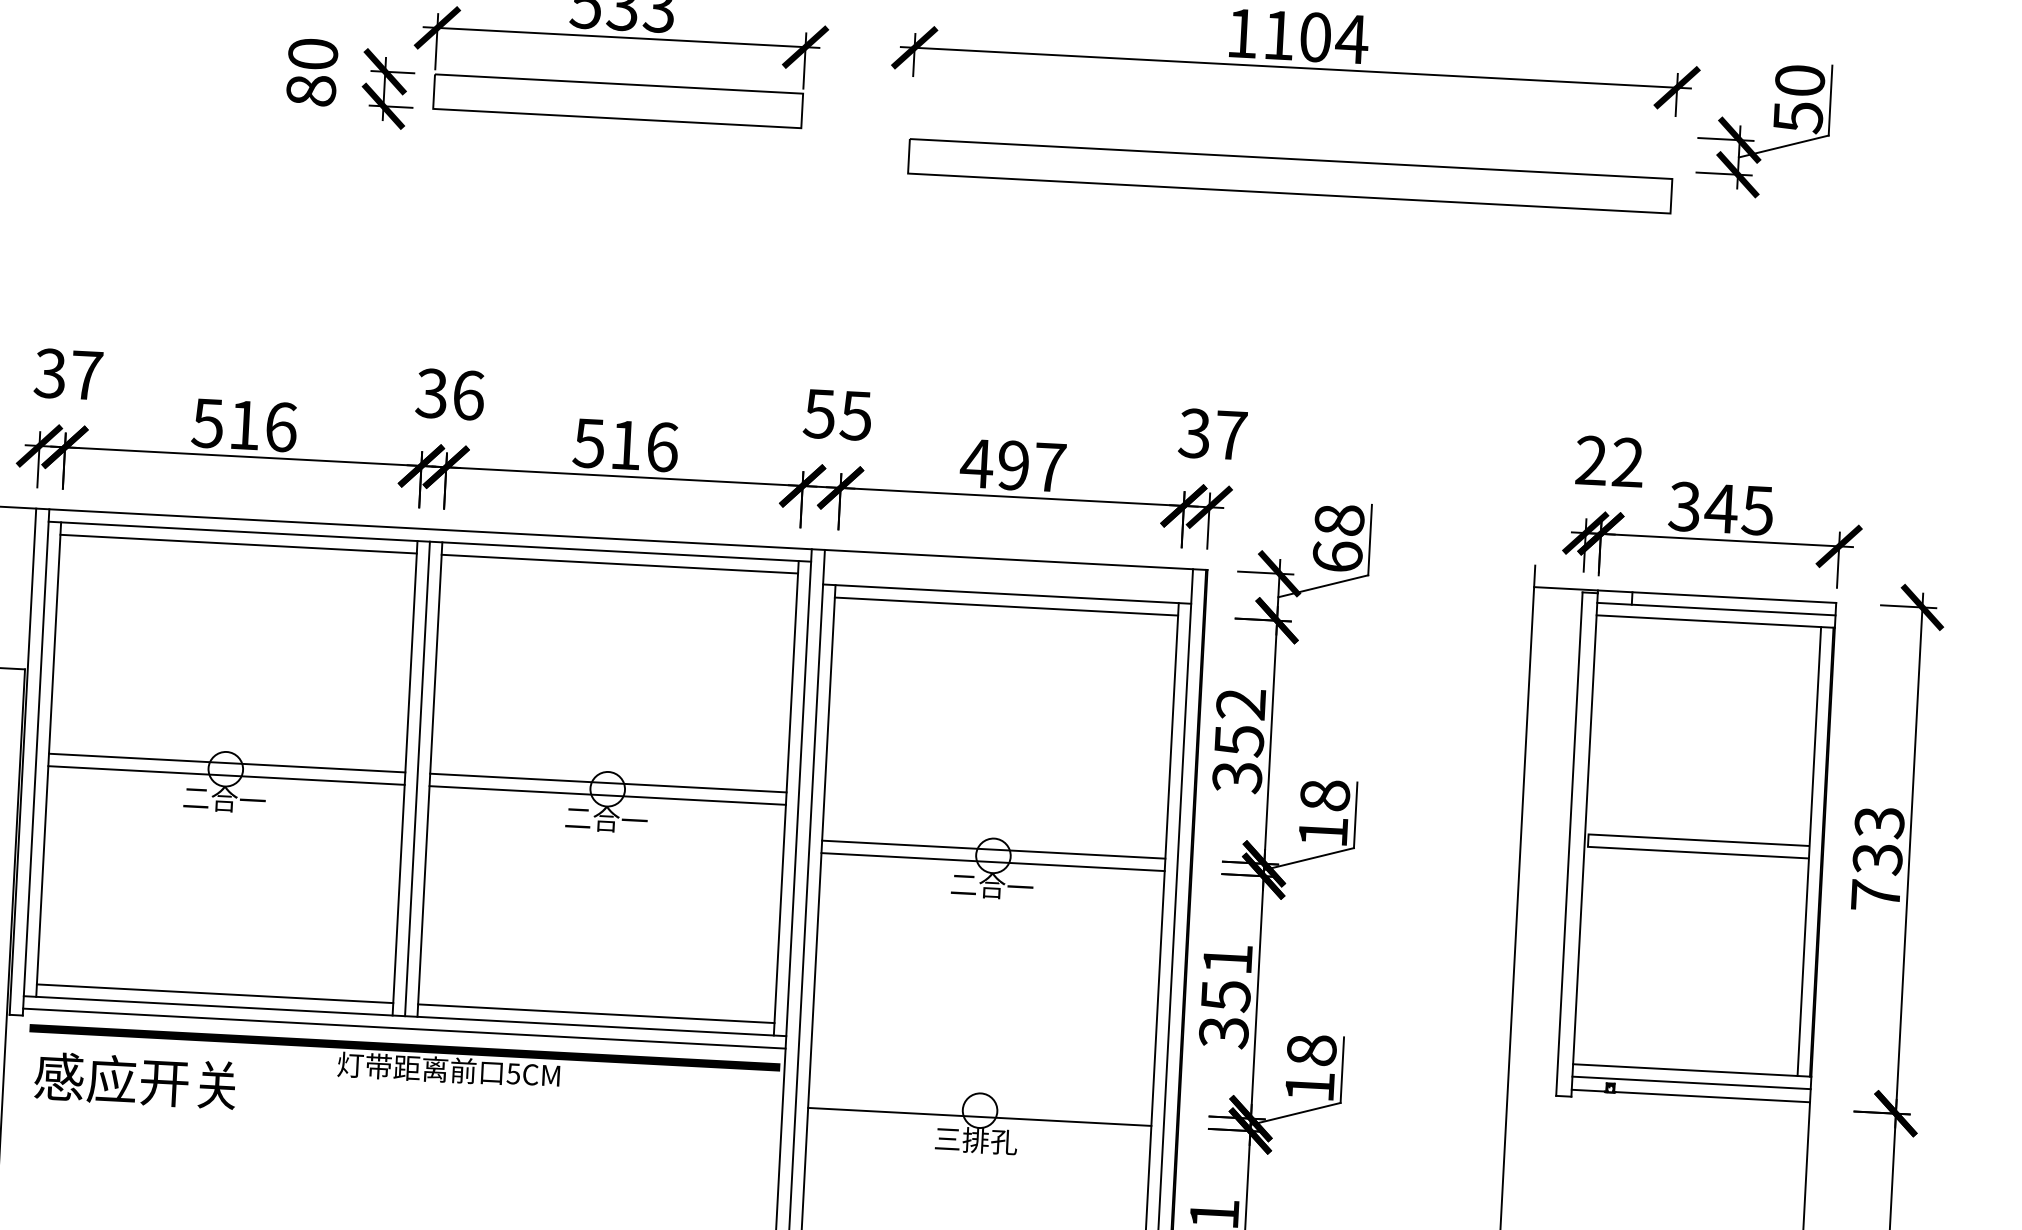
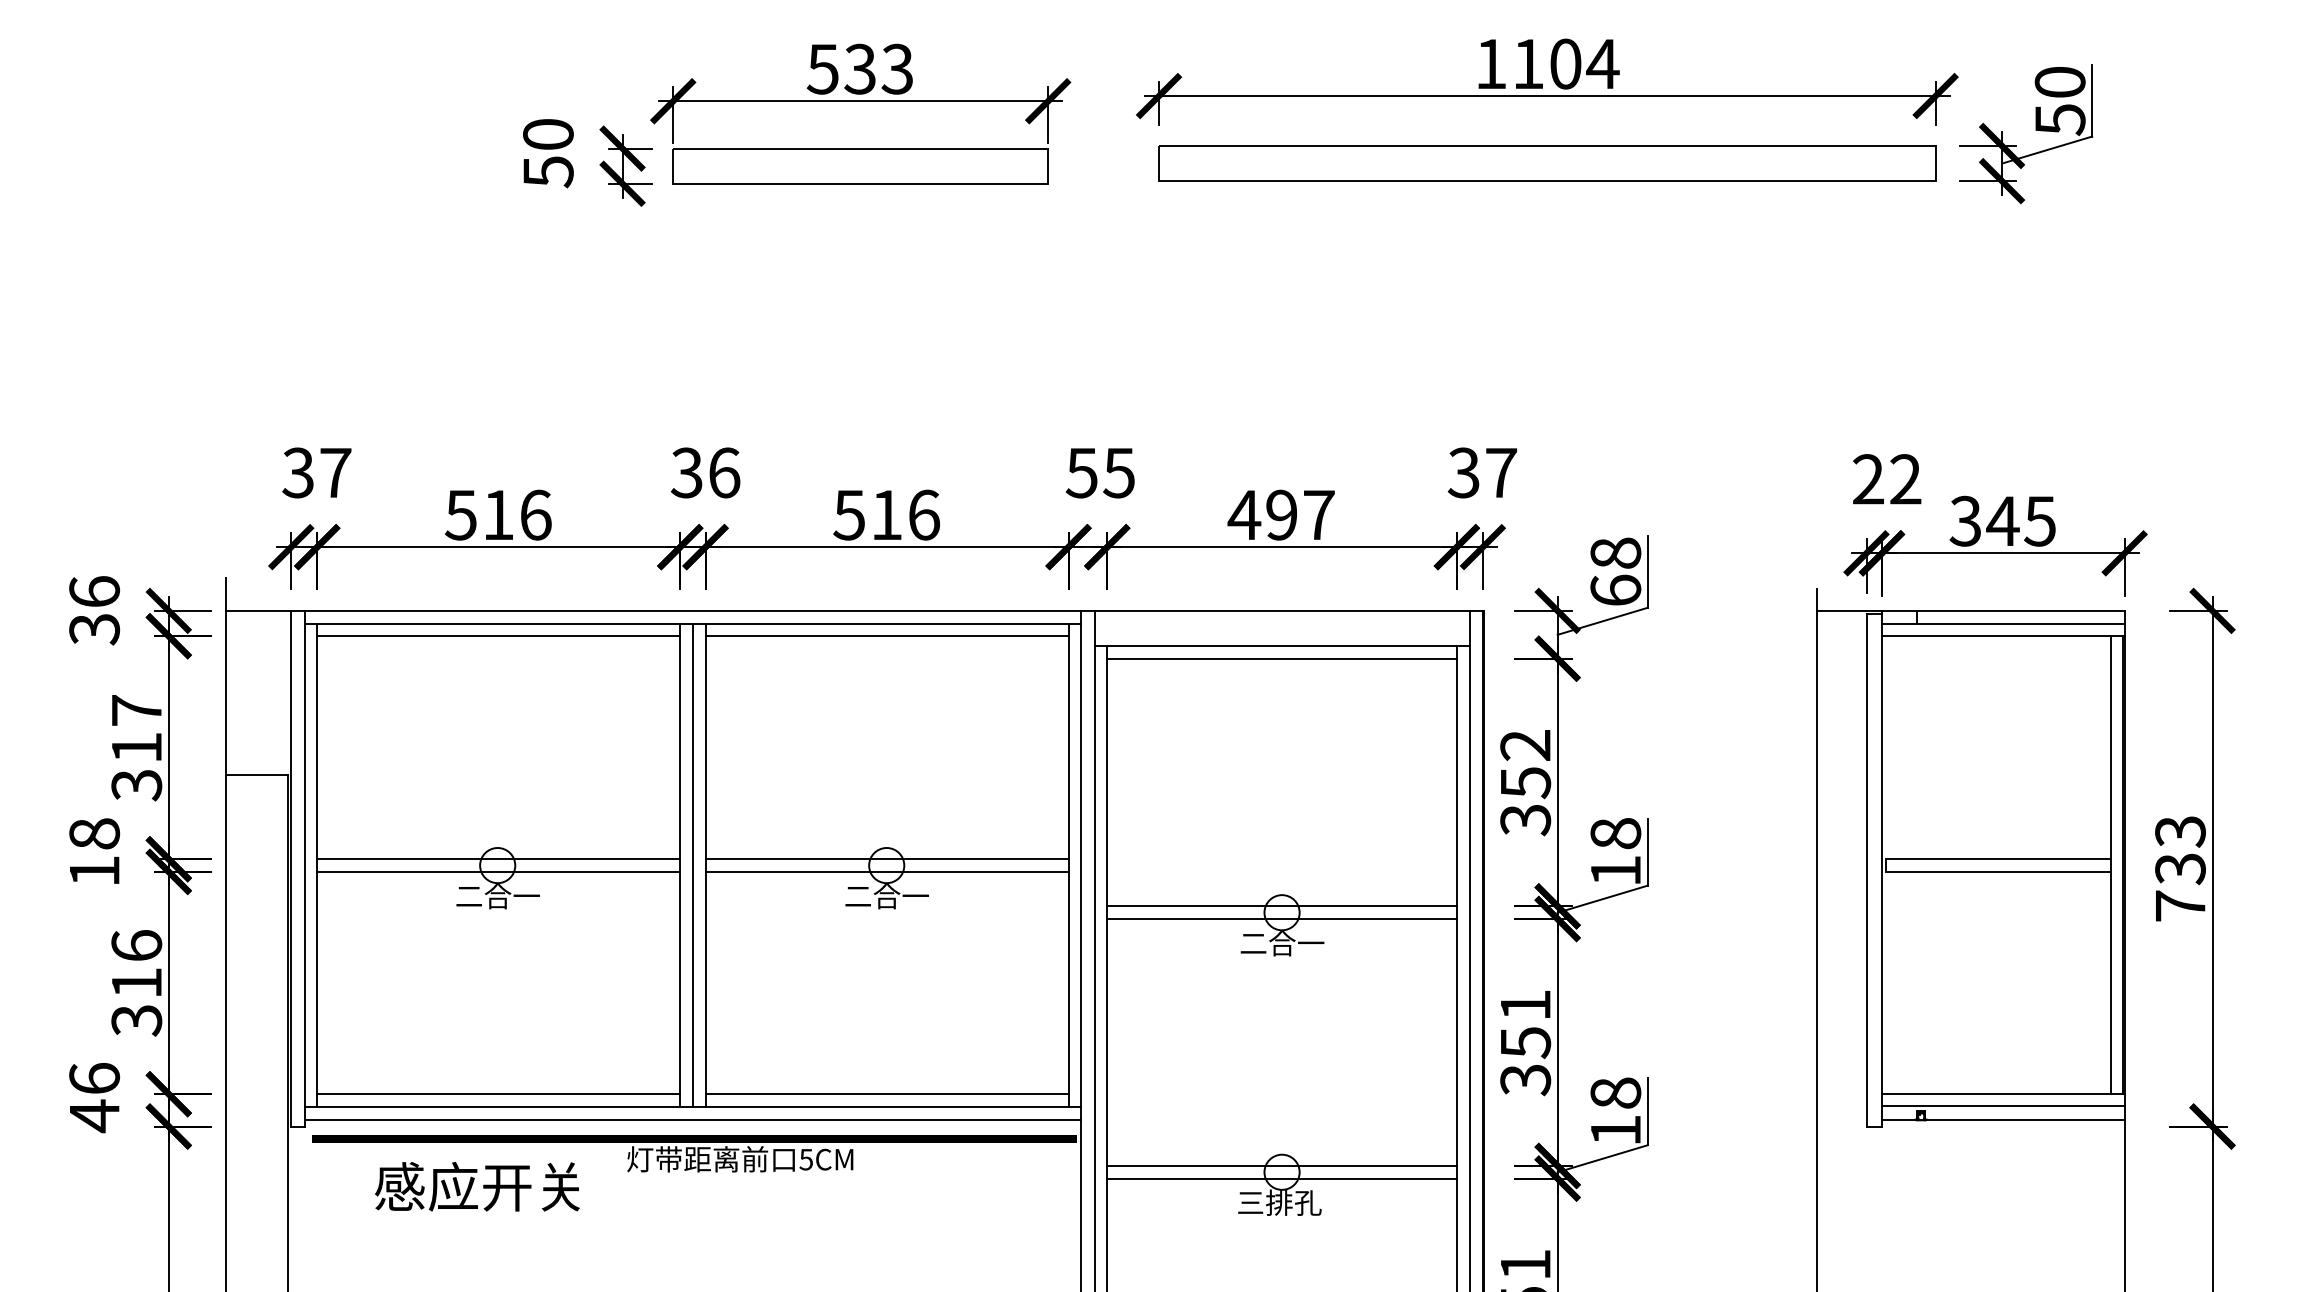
text: (311, 91) -> (548, 172), 80 -> 50
part: (1290, 176) -> (1547, 163), moved
text: (135, 1080) -> (477, 1186), moved
line: (979, 1104) -> (1281, 1165), added

